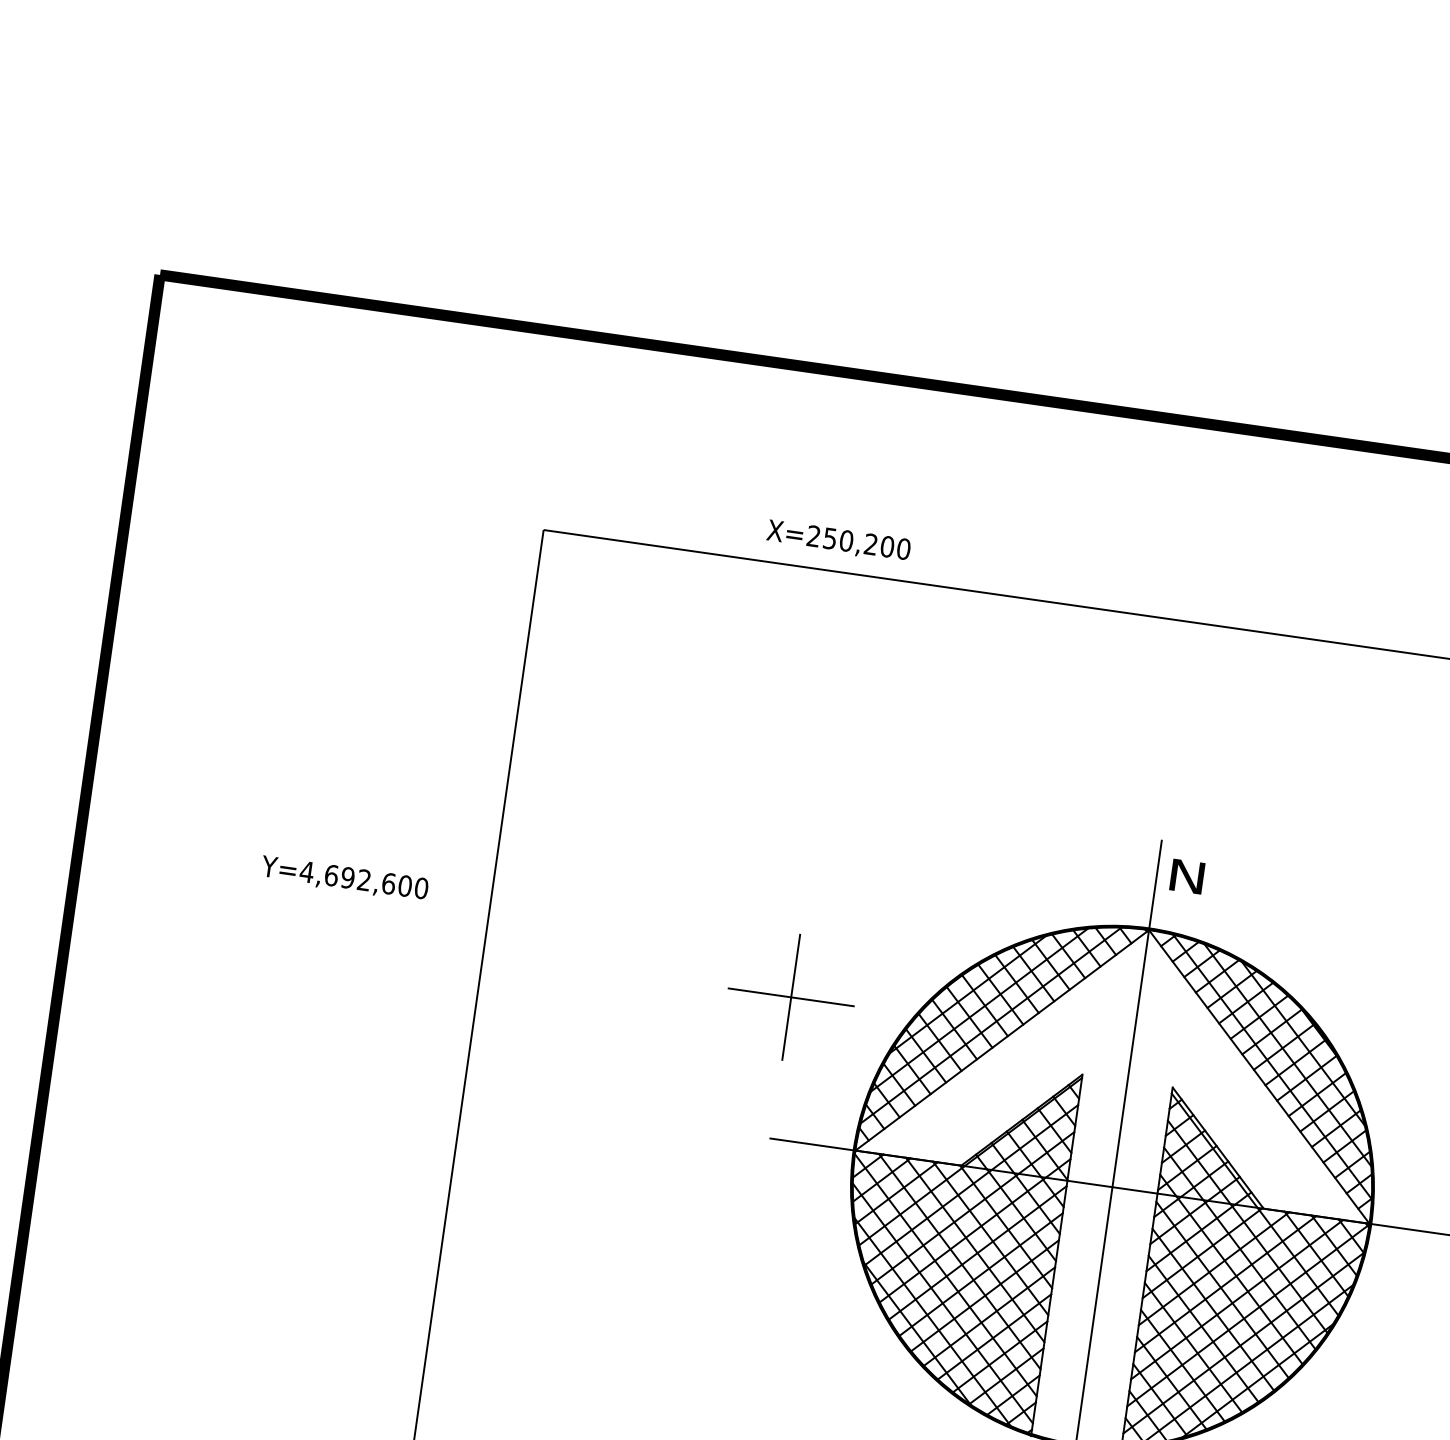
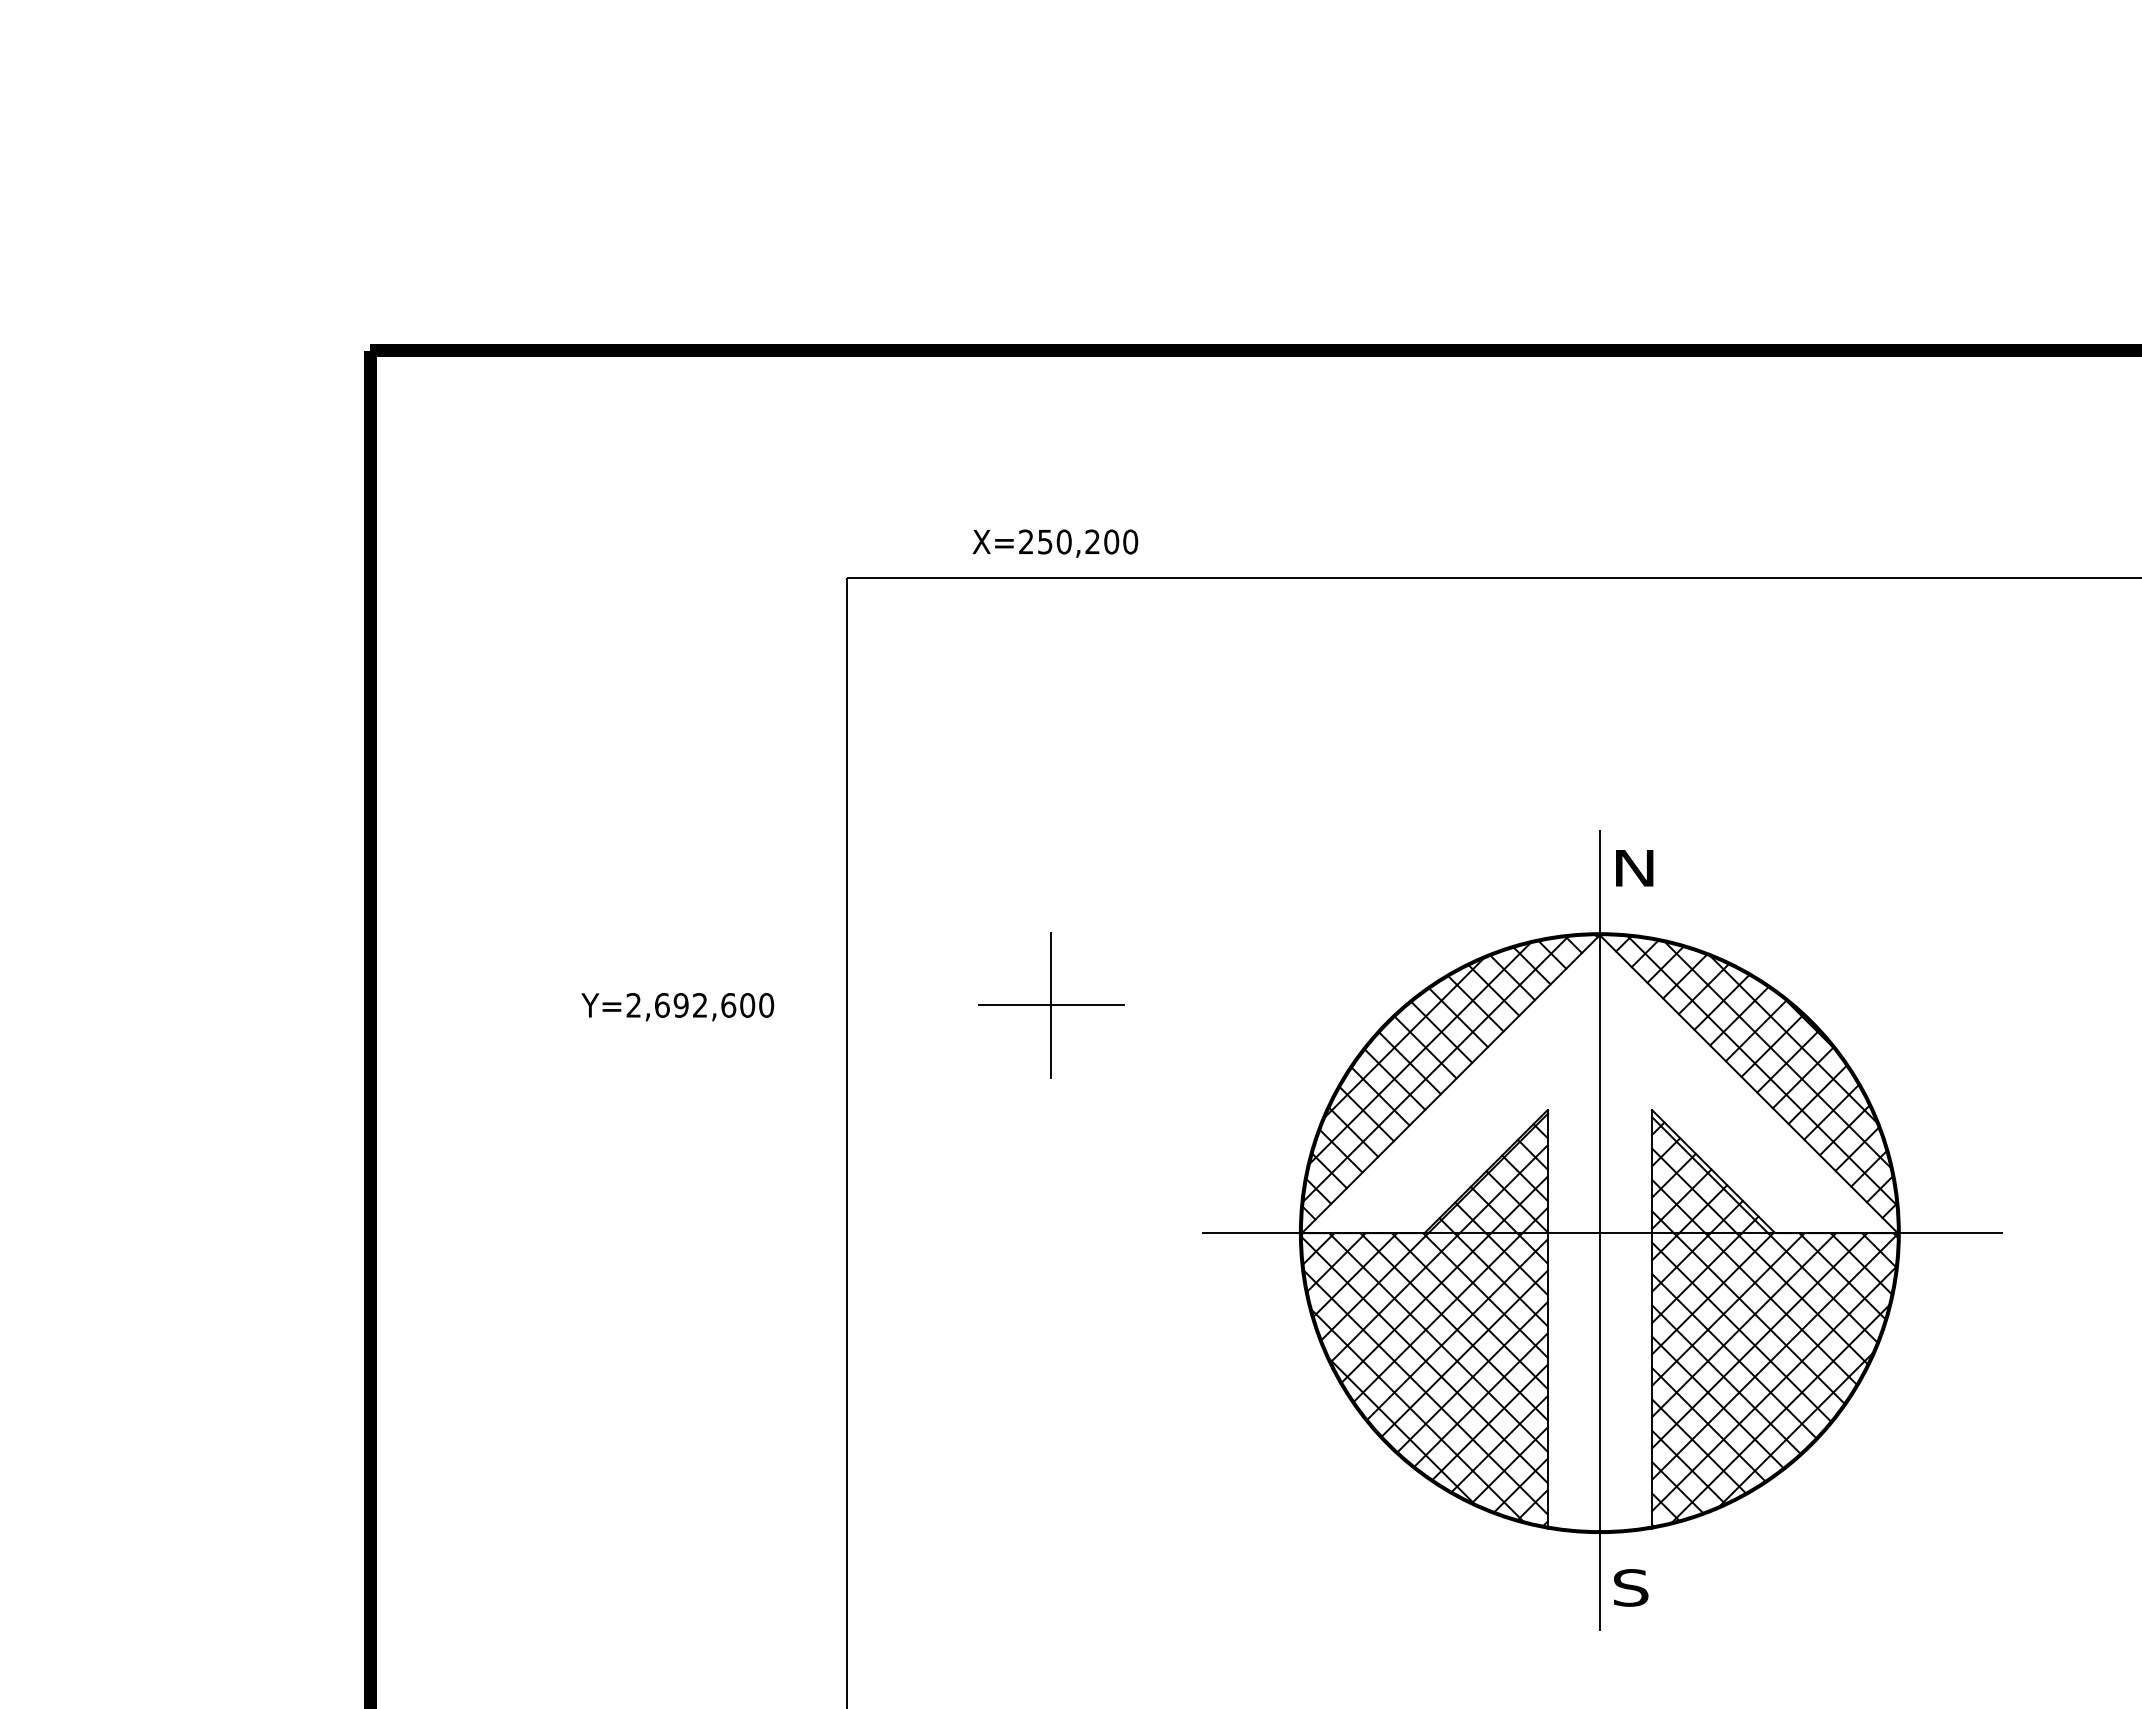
text: (838, 541) -> (1055, 543), moved
text: (306, 872) -> (633, 1005), Y=4,692,600 -> Y=2,692,600
part: (791, 997) -> (1051, 1005), moved

